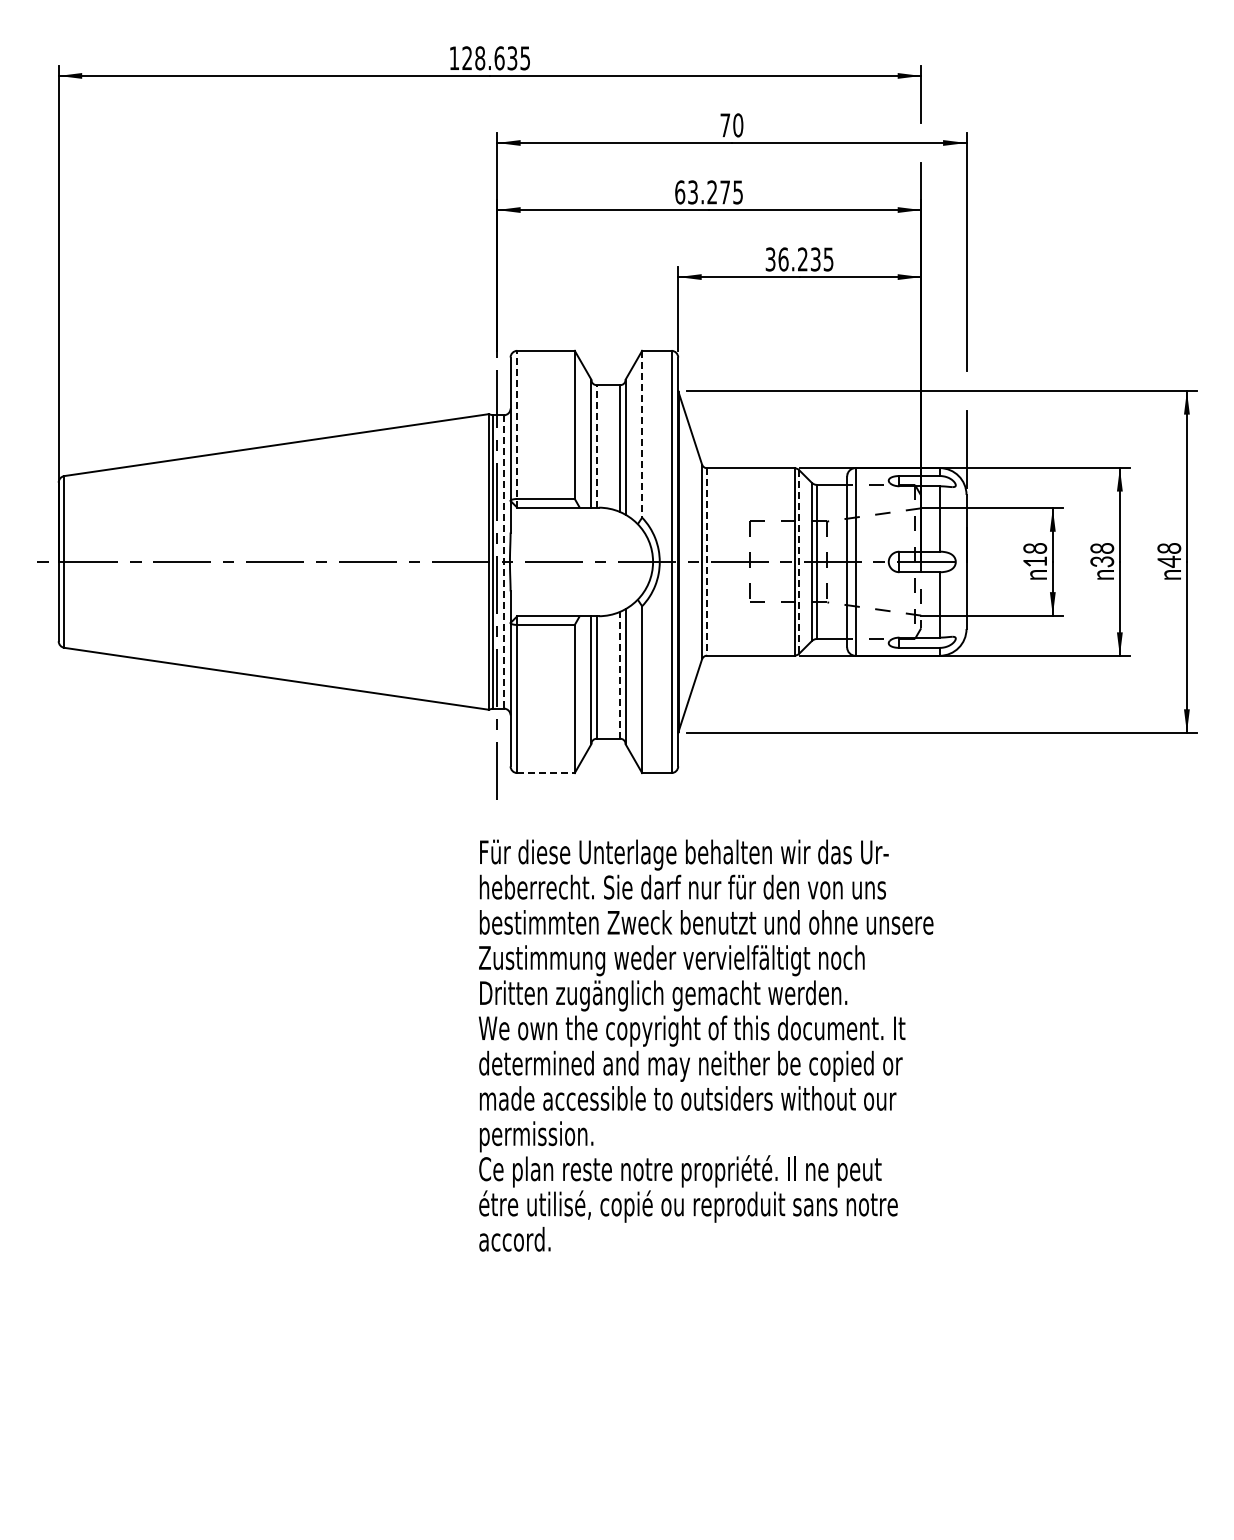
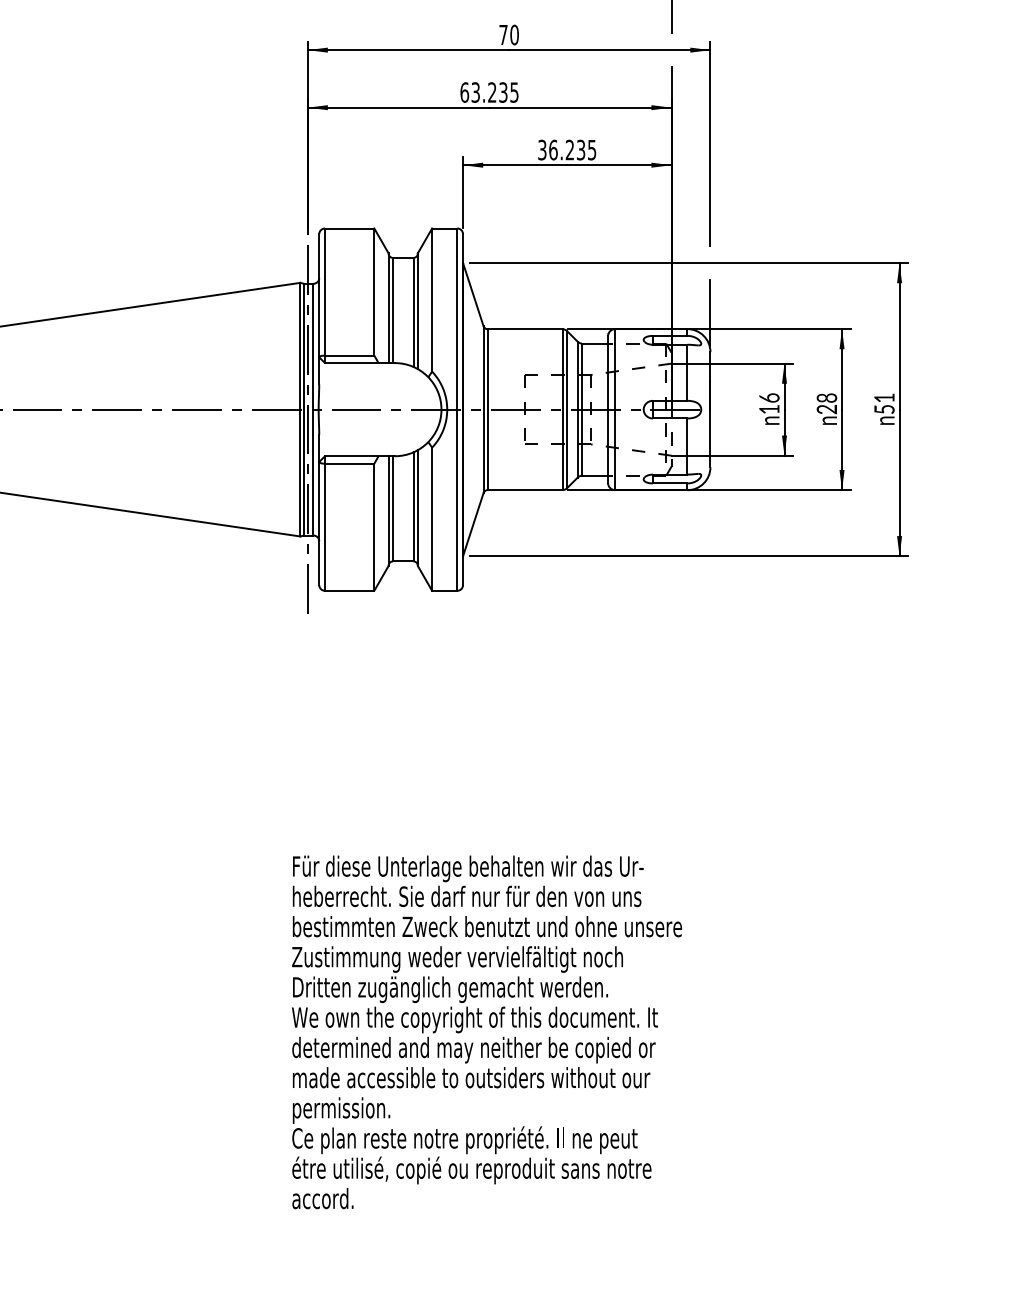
text: (725, 192) -> (503, 92), 63.275 -> 63.235
line: (517, 428) -> (325, 295), dashed -> solid
line: (642, 434) -> (432, 300), dashed -> solid
line: (596, 445) -> (392, 309), dashed -> solid
text: (1034, 547) -> (768, 397), 18 -> 16
text: (1169, 555) -> (884, 404), 48 -> 51
line: (503, 561) -> (313, 409), dashed -> solid
line: (707, 561) -> (488, 409), dashed -> solid
line: (799, 561) -> (567, 409), dashed -> solid
text: (1105, 561) -> (829, 409), 38 -> 28
line: (620, 675) -> (413, 507), dashed -> solid
line: (546, 773) -> (350, 591), dashed -> solid
text: (705, 1045) -> (486, 1032), moved

